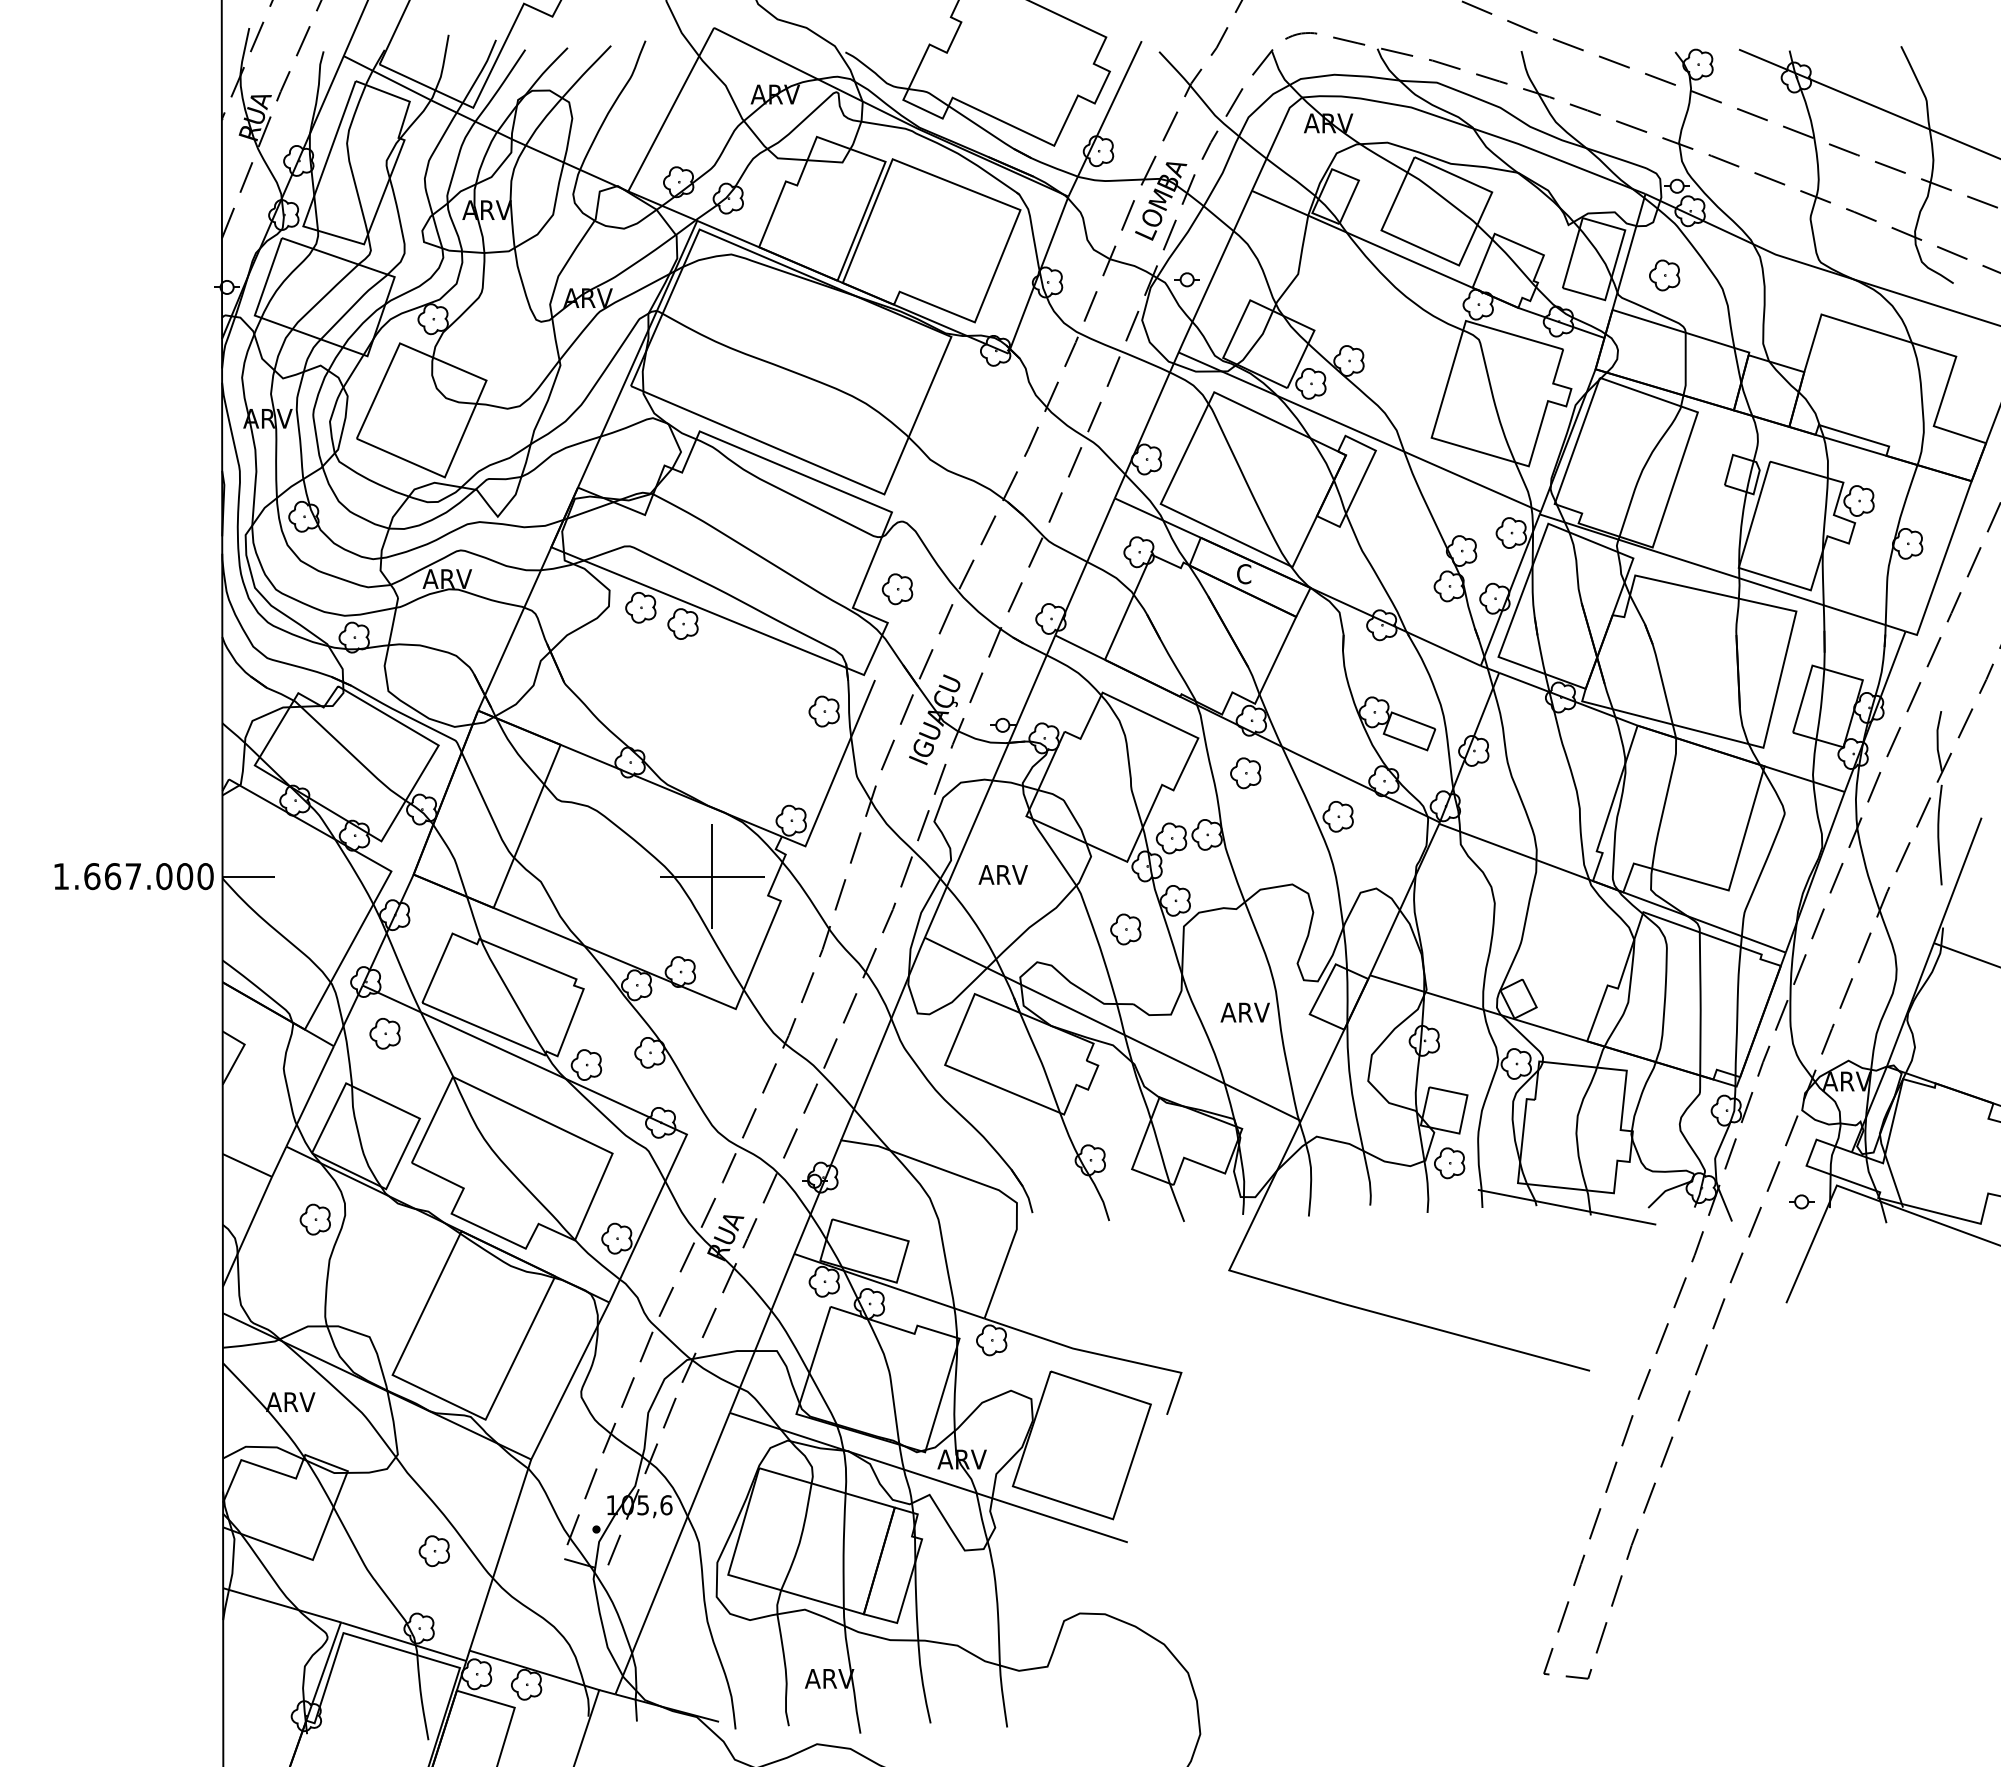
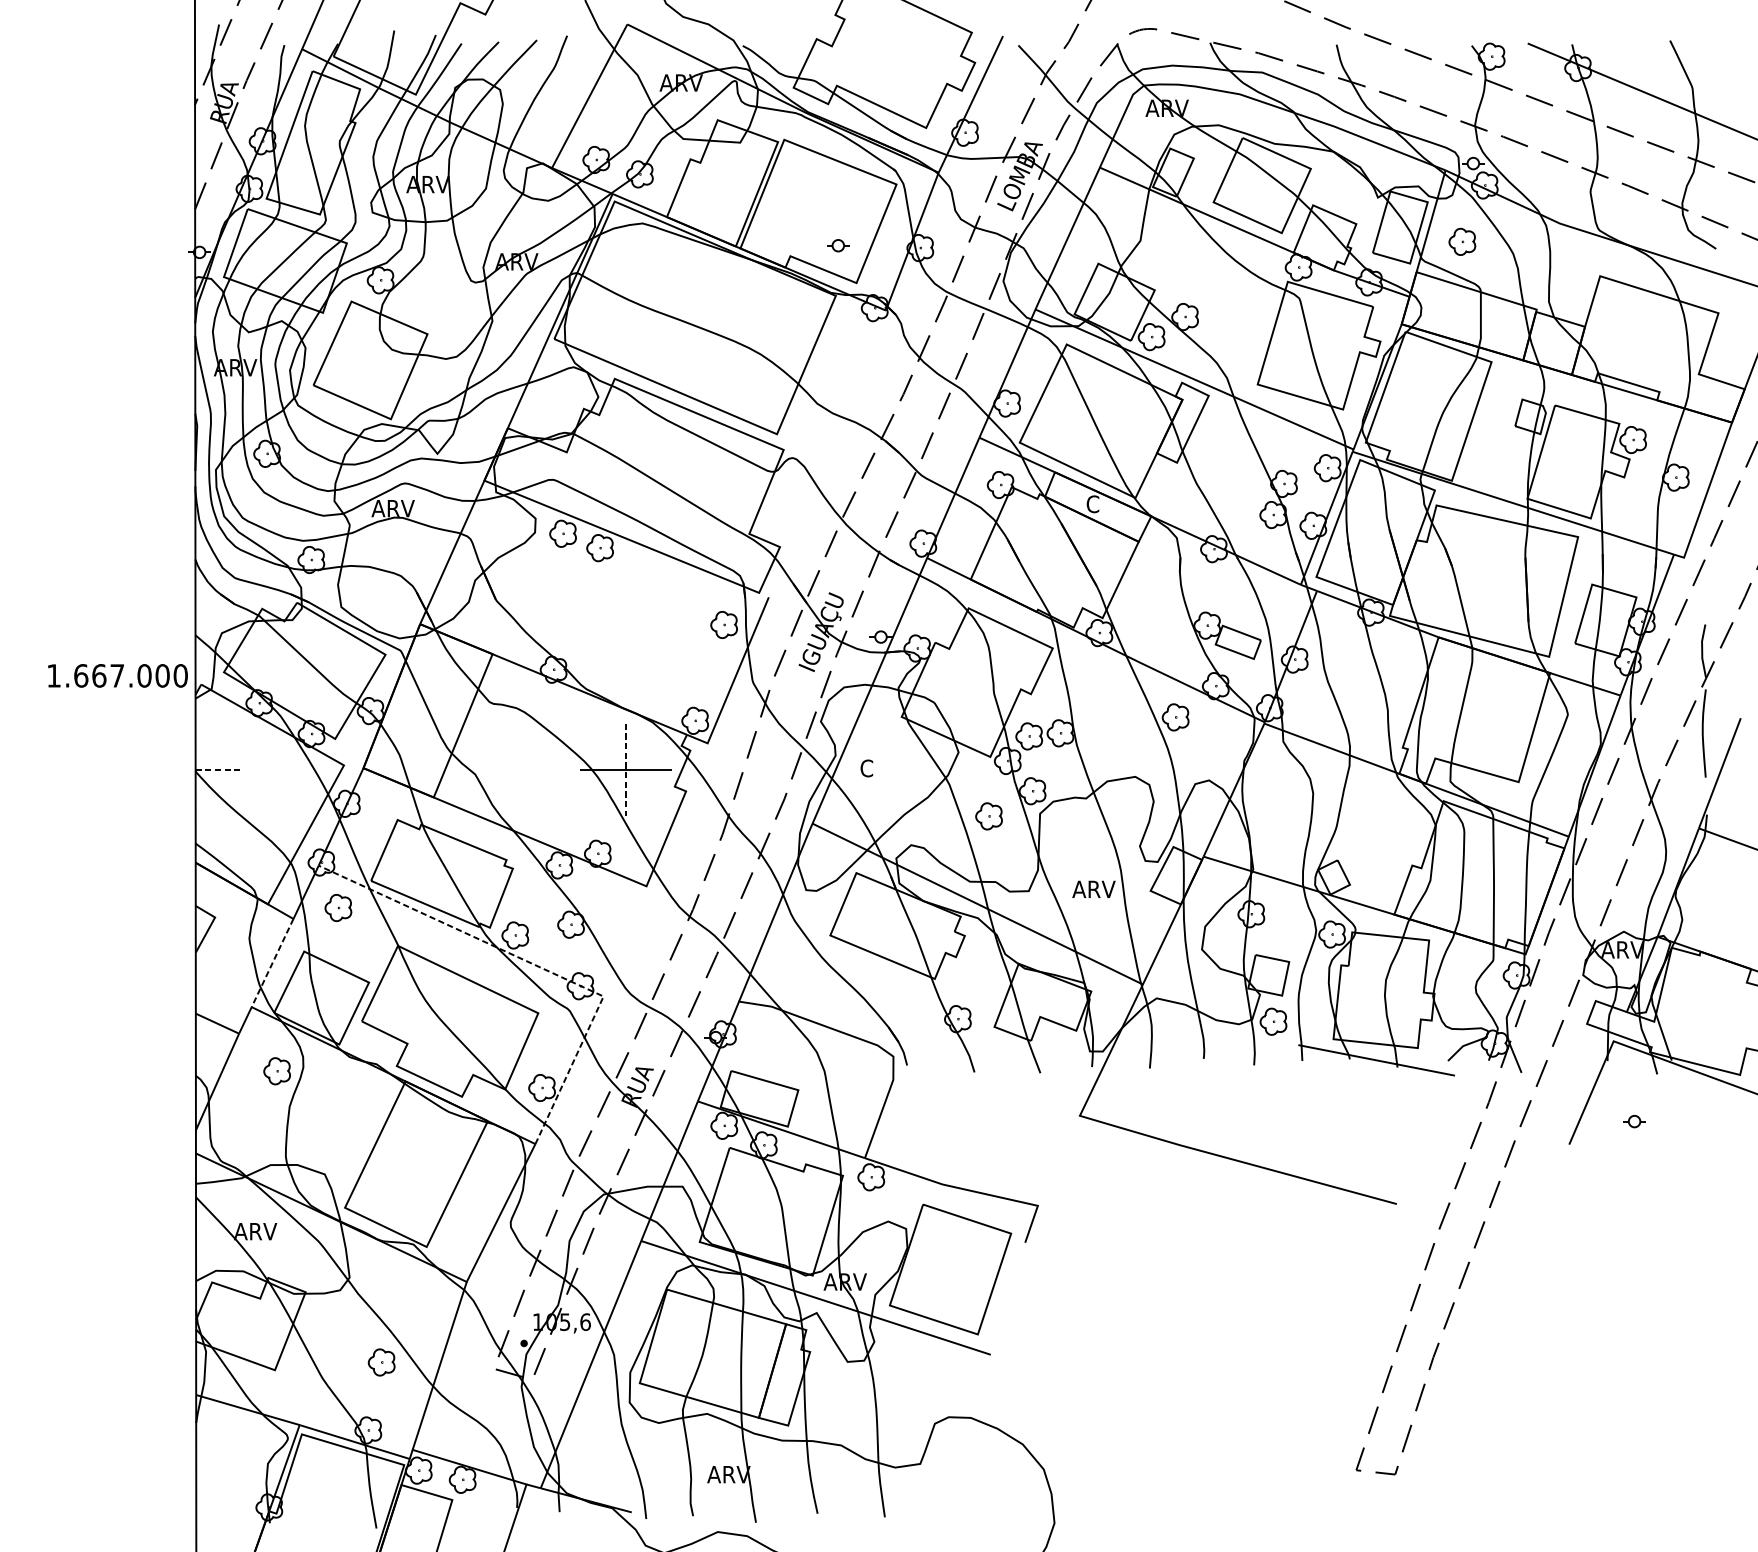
part: (1186, 279) -> (837, 245), moved
part: (897, 589) -> (788, 517), removed
part: (1245, 773) -> (1094, 679), removed
text: (1002, 874) -> (880, 768), ARV -> C
text: (133, 876) -> (117, 675), moved
line: (249, 876) -> (219, 769), solid -> dashed
line: (712, 876) -> (626, 769), solid -> dashed
line: (310, 1096) -> (272, 963), solid -> dashed
line: (609, 1099) -> (535, 965), solid -> dashed
part: (1801, 1201) -> (1634, 1121), moved

